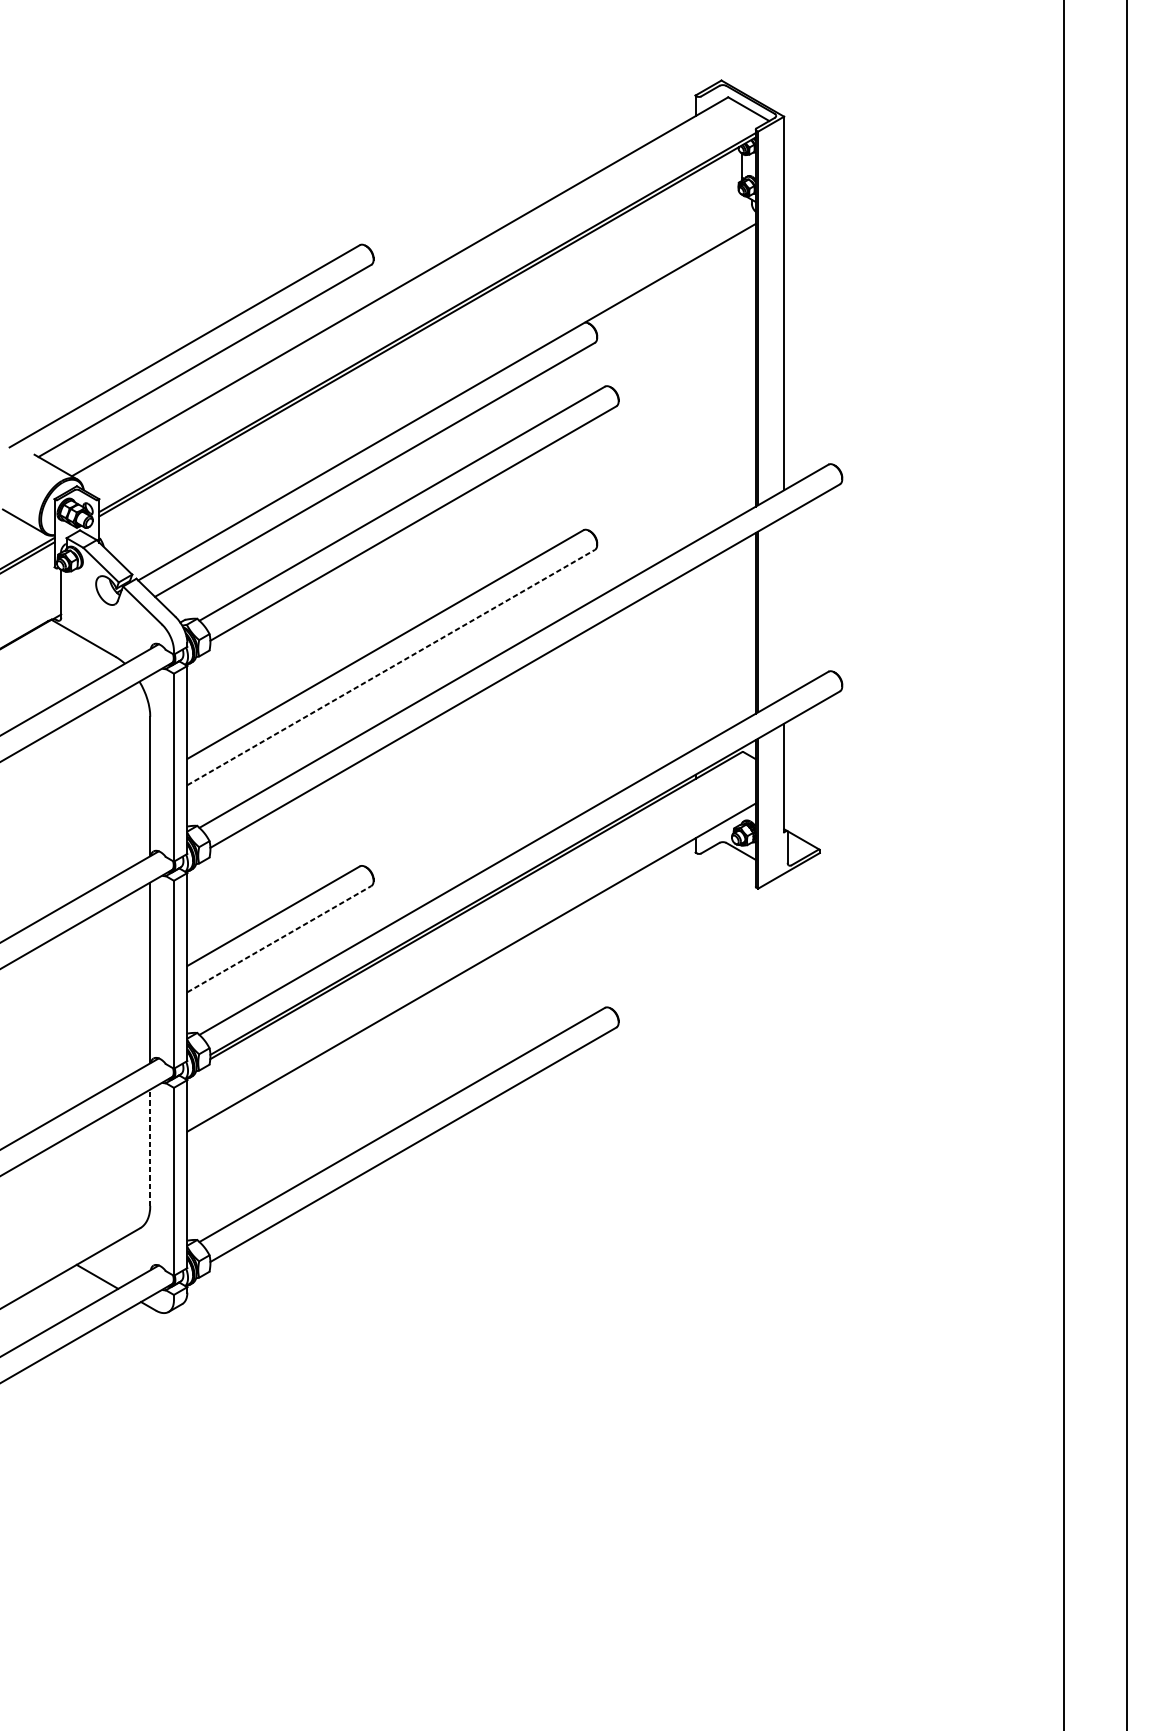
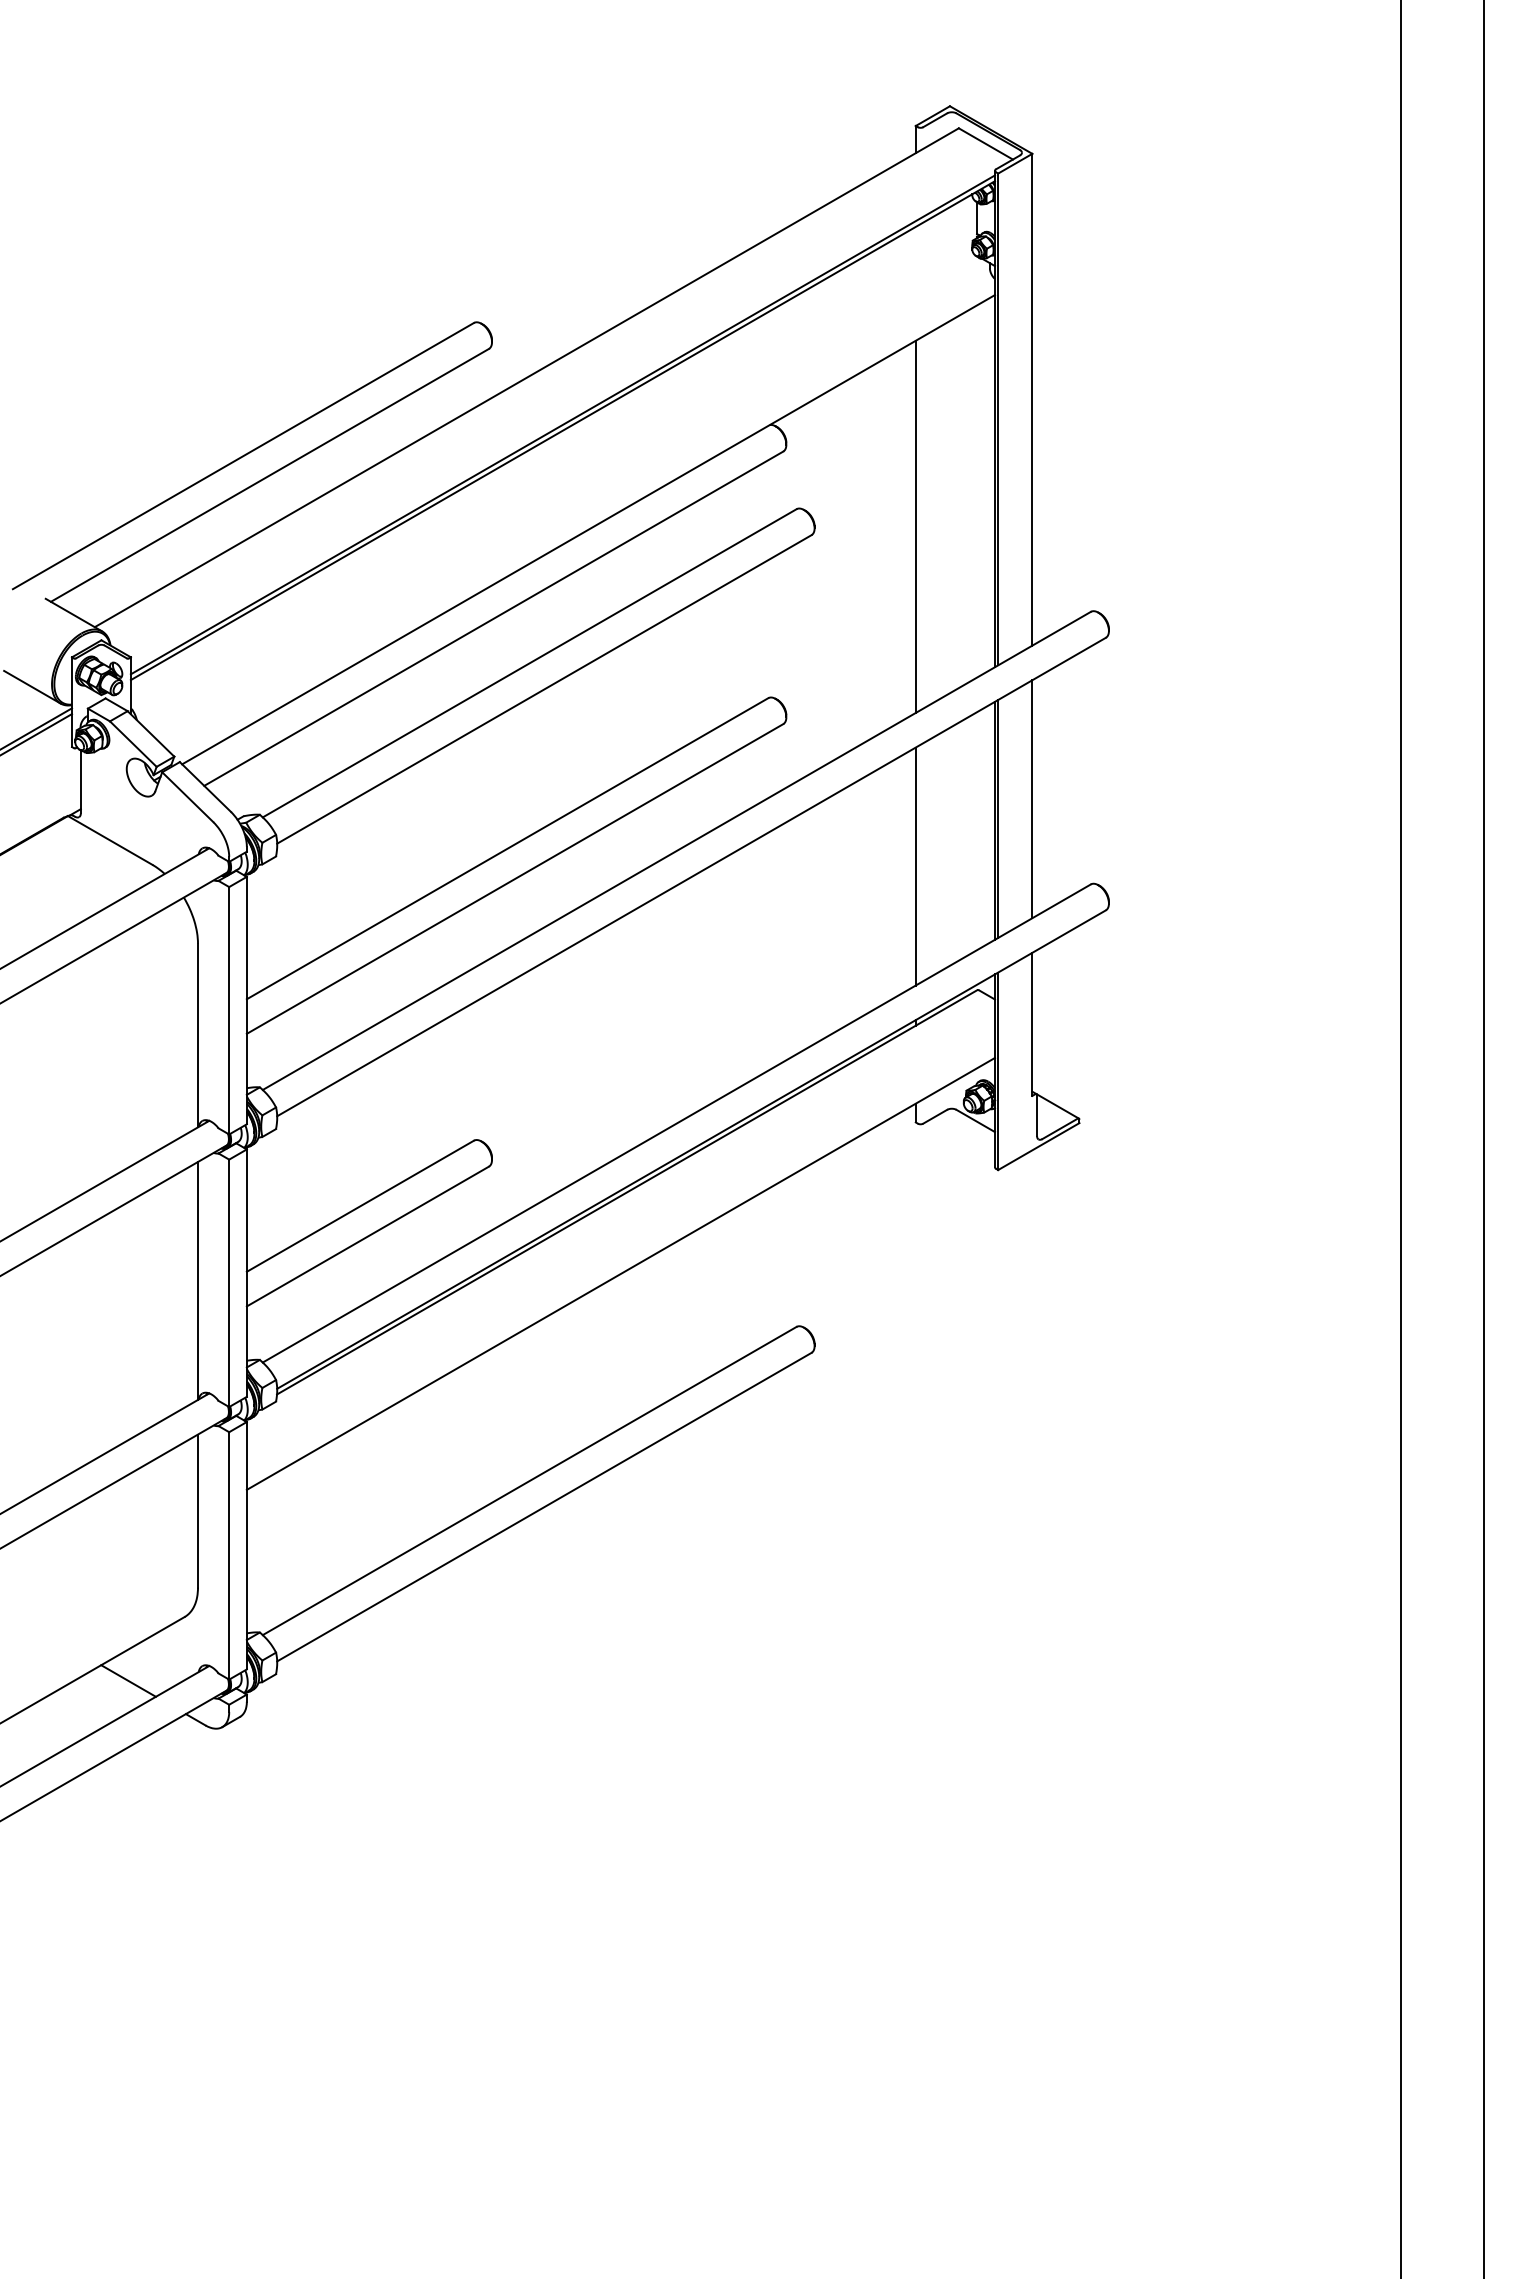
line: (695, 399) -> (915, 526), added
line: (784, 607) -> (1032, 799), added
line: (695, 658) -> (915, 866), added
line: (391, 667) -> (515, 879), dashed -> solid
line: (279, 939) -> (367, 1236), dashed -> solid
line: (150, 1147) -> (198, 1510), dashed -> solid

